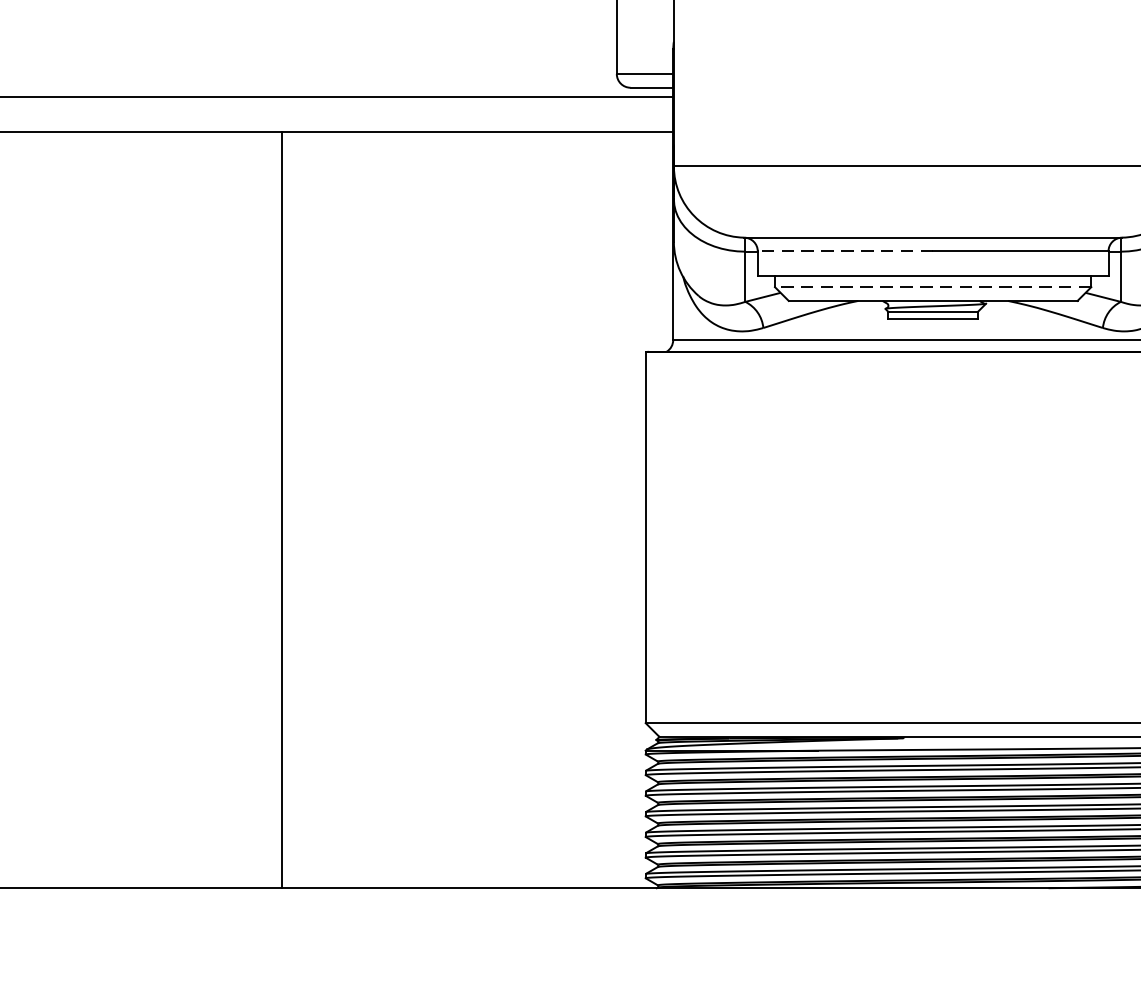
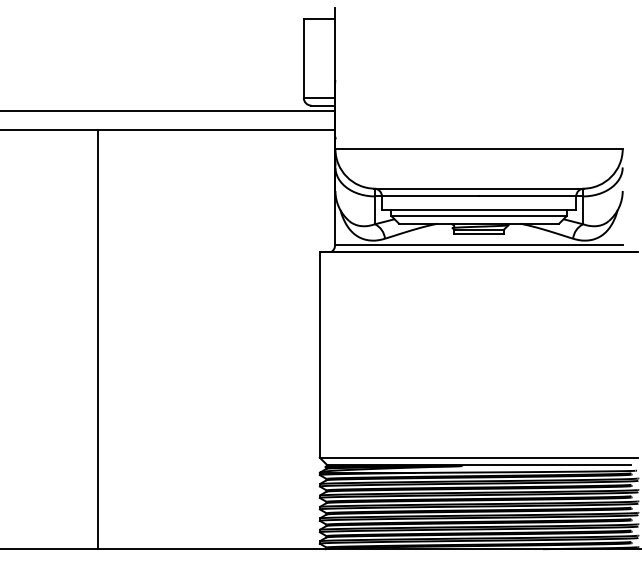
line: (845, 251) -> (430, 196), dashed -> solid
line: (933, 287) -> (479, 216), dashed -> solid
line: (282, 509) -> (98, 339), moved

